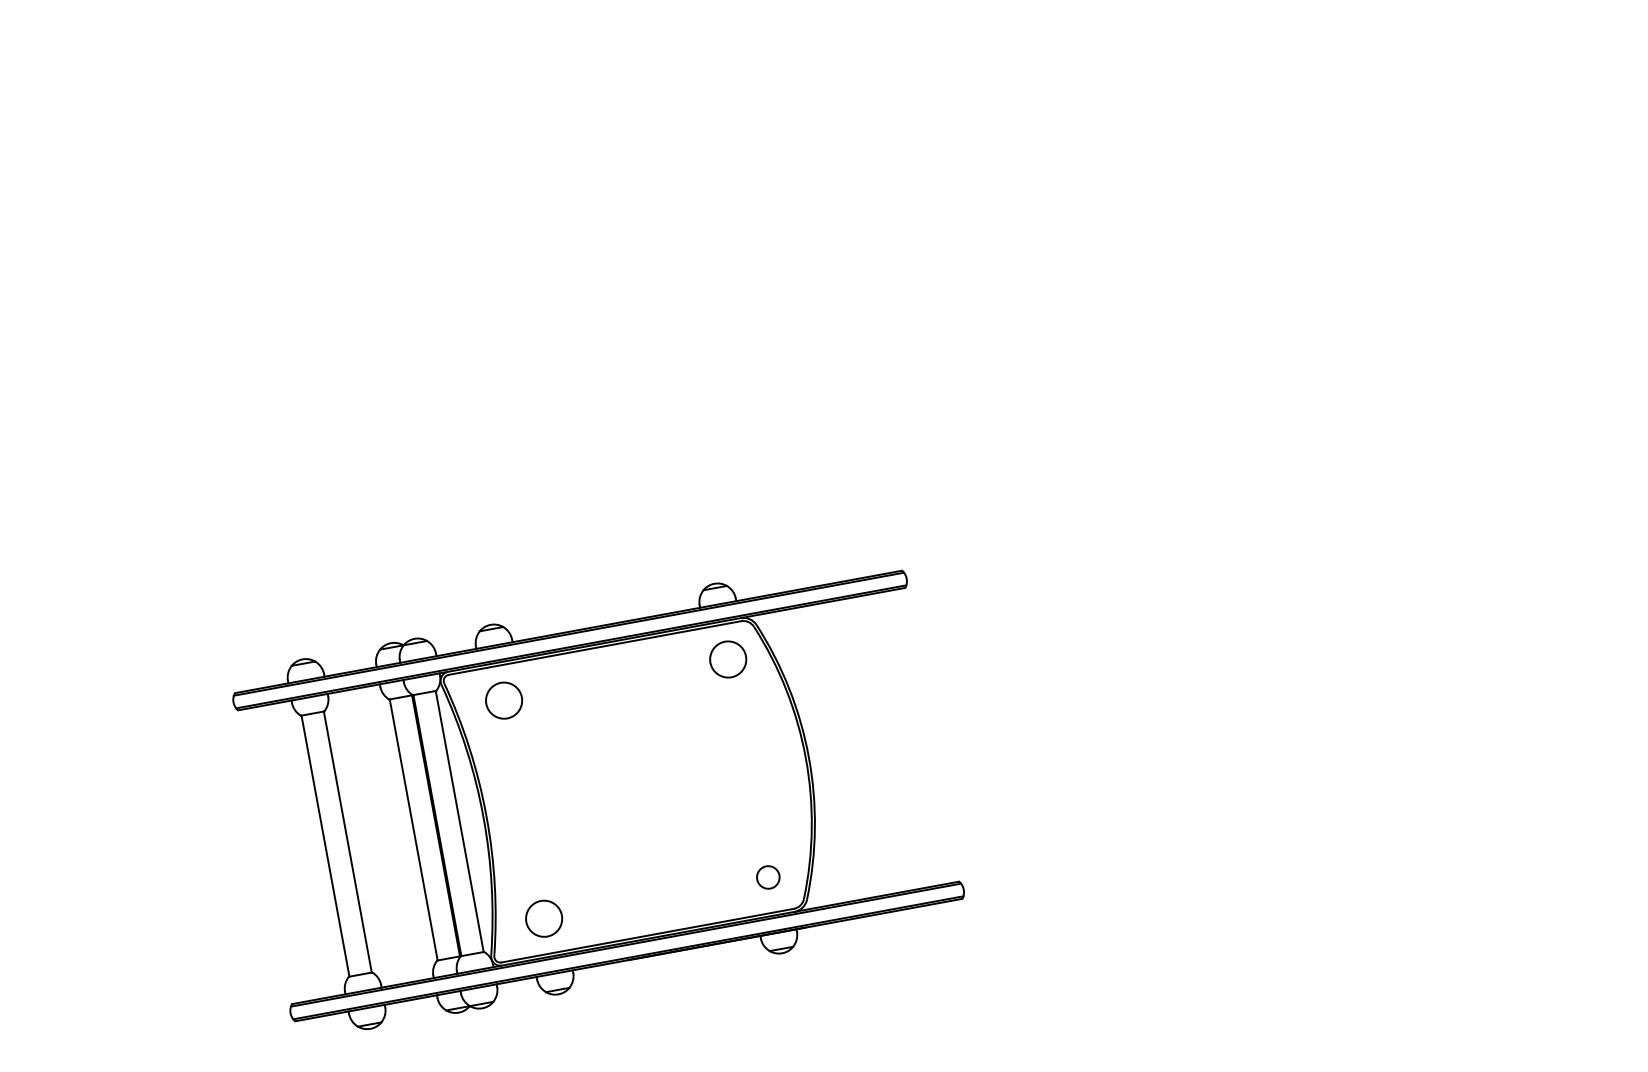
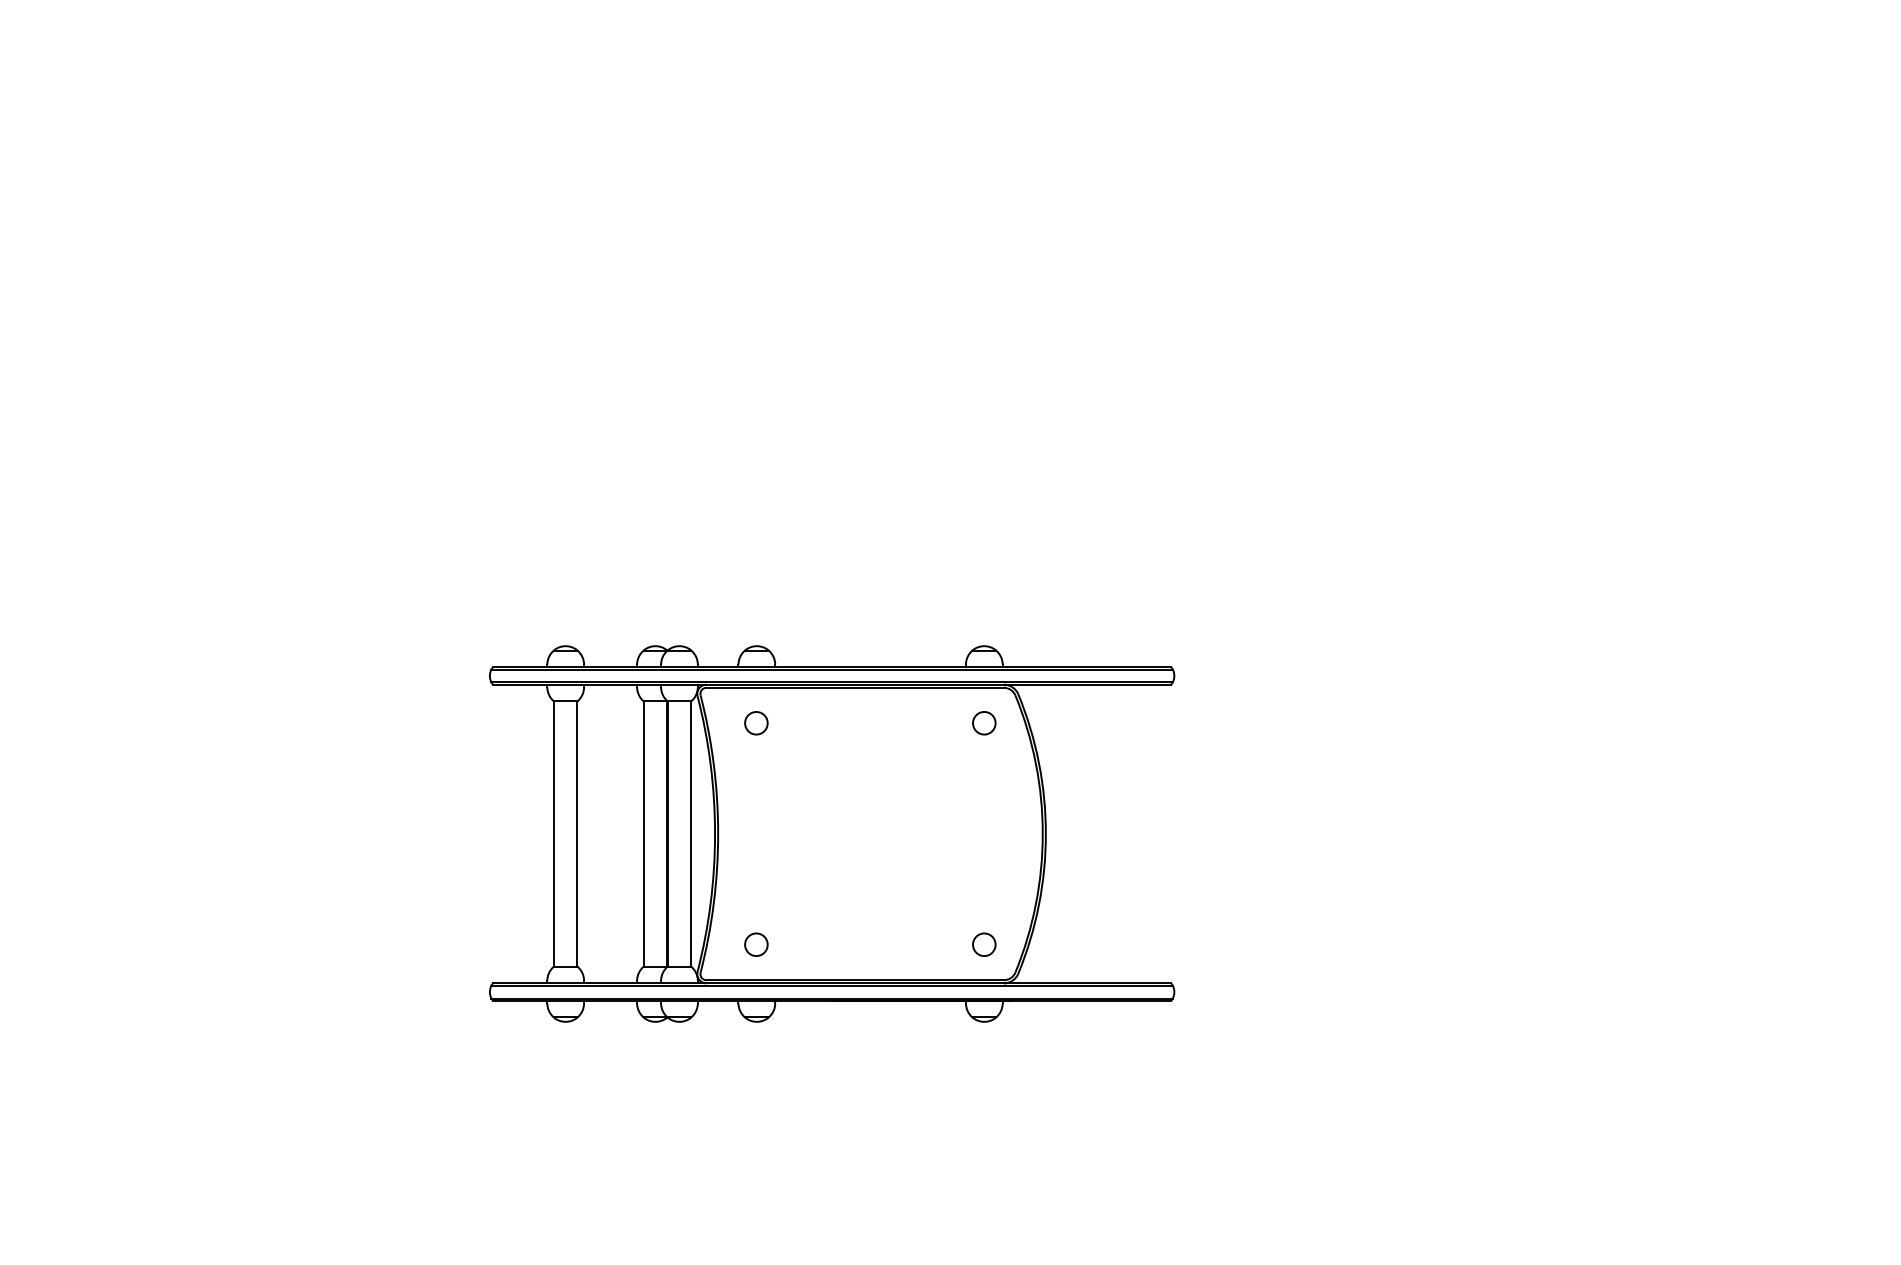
circle: (728, 659) -> (984, 723), size x0.62
circle: (504, 700) -> (756, 723), size x0.62
circle: (544, 918) -> (756, 944), size x0.62

